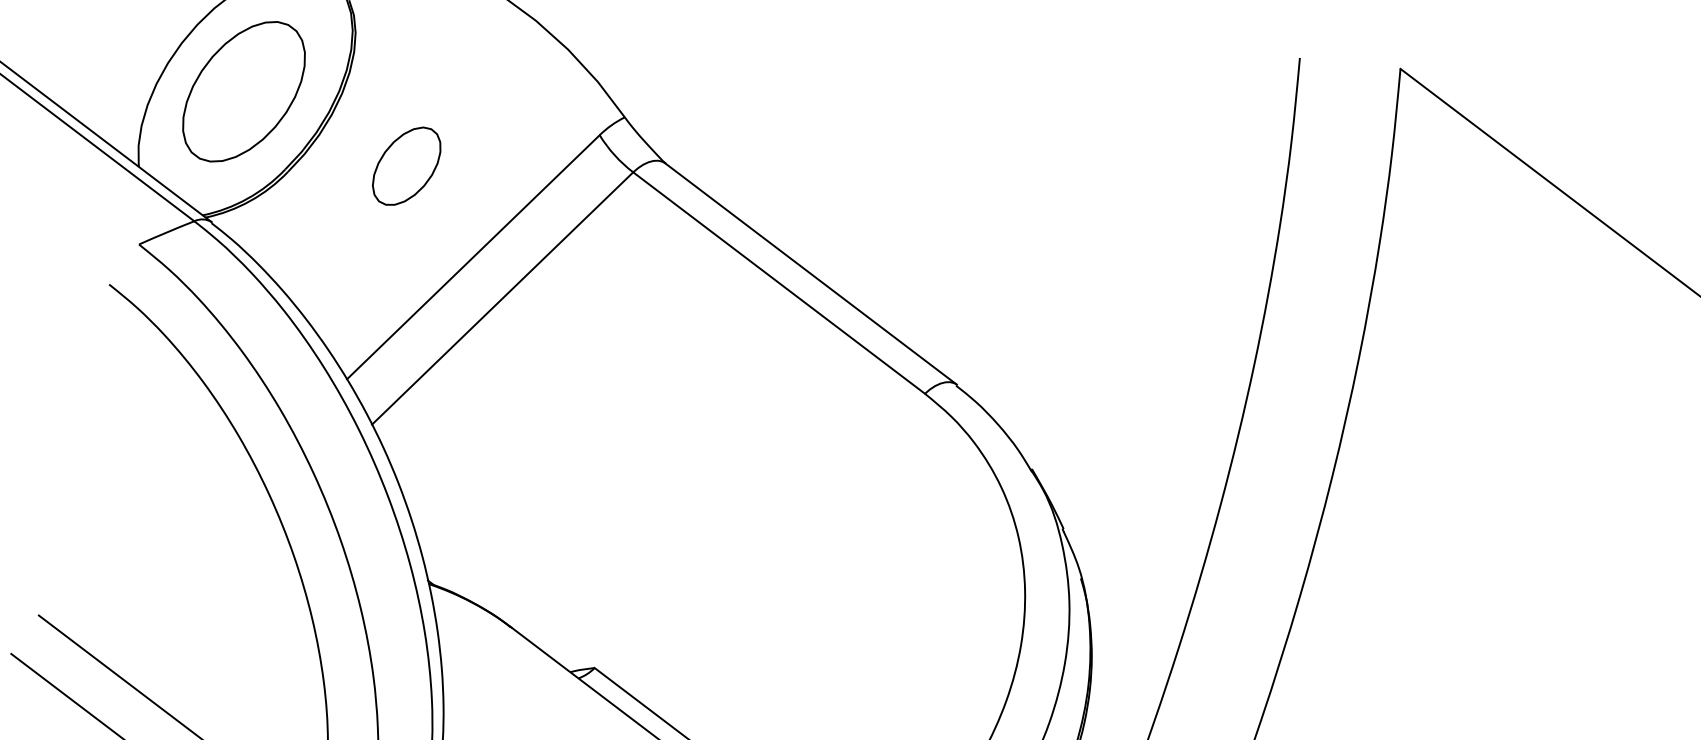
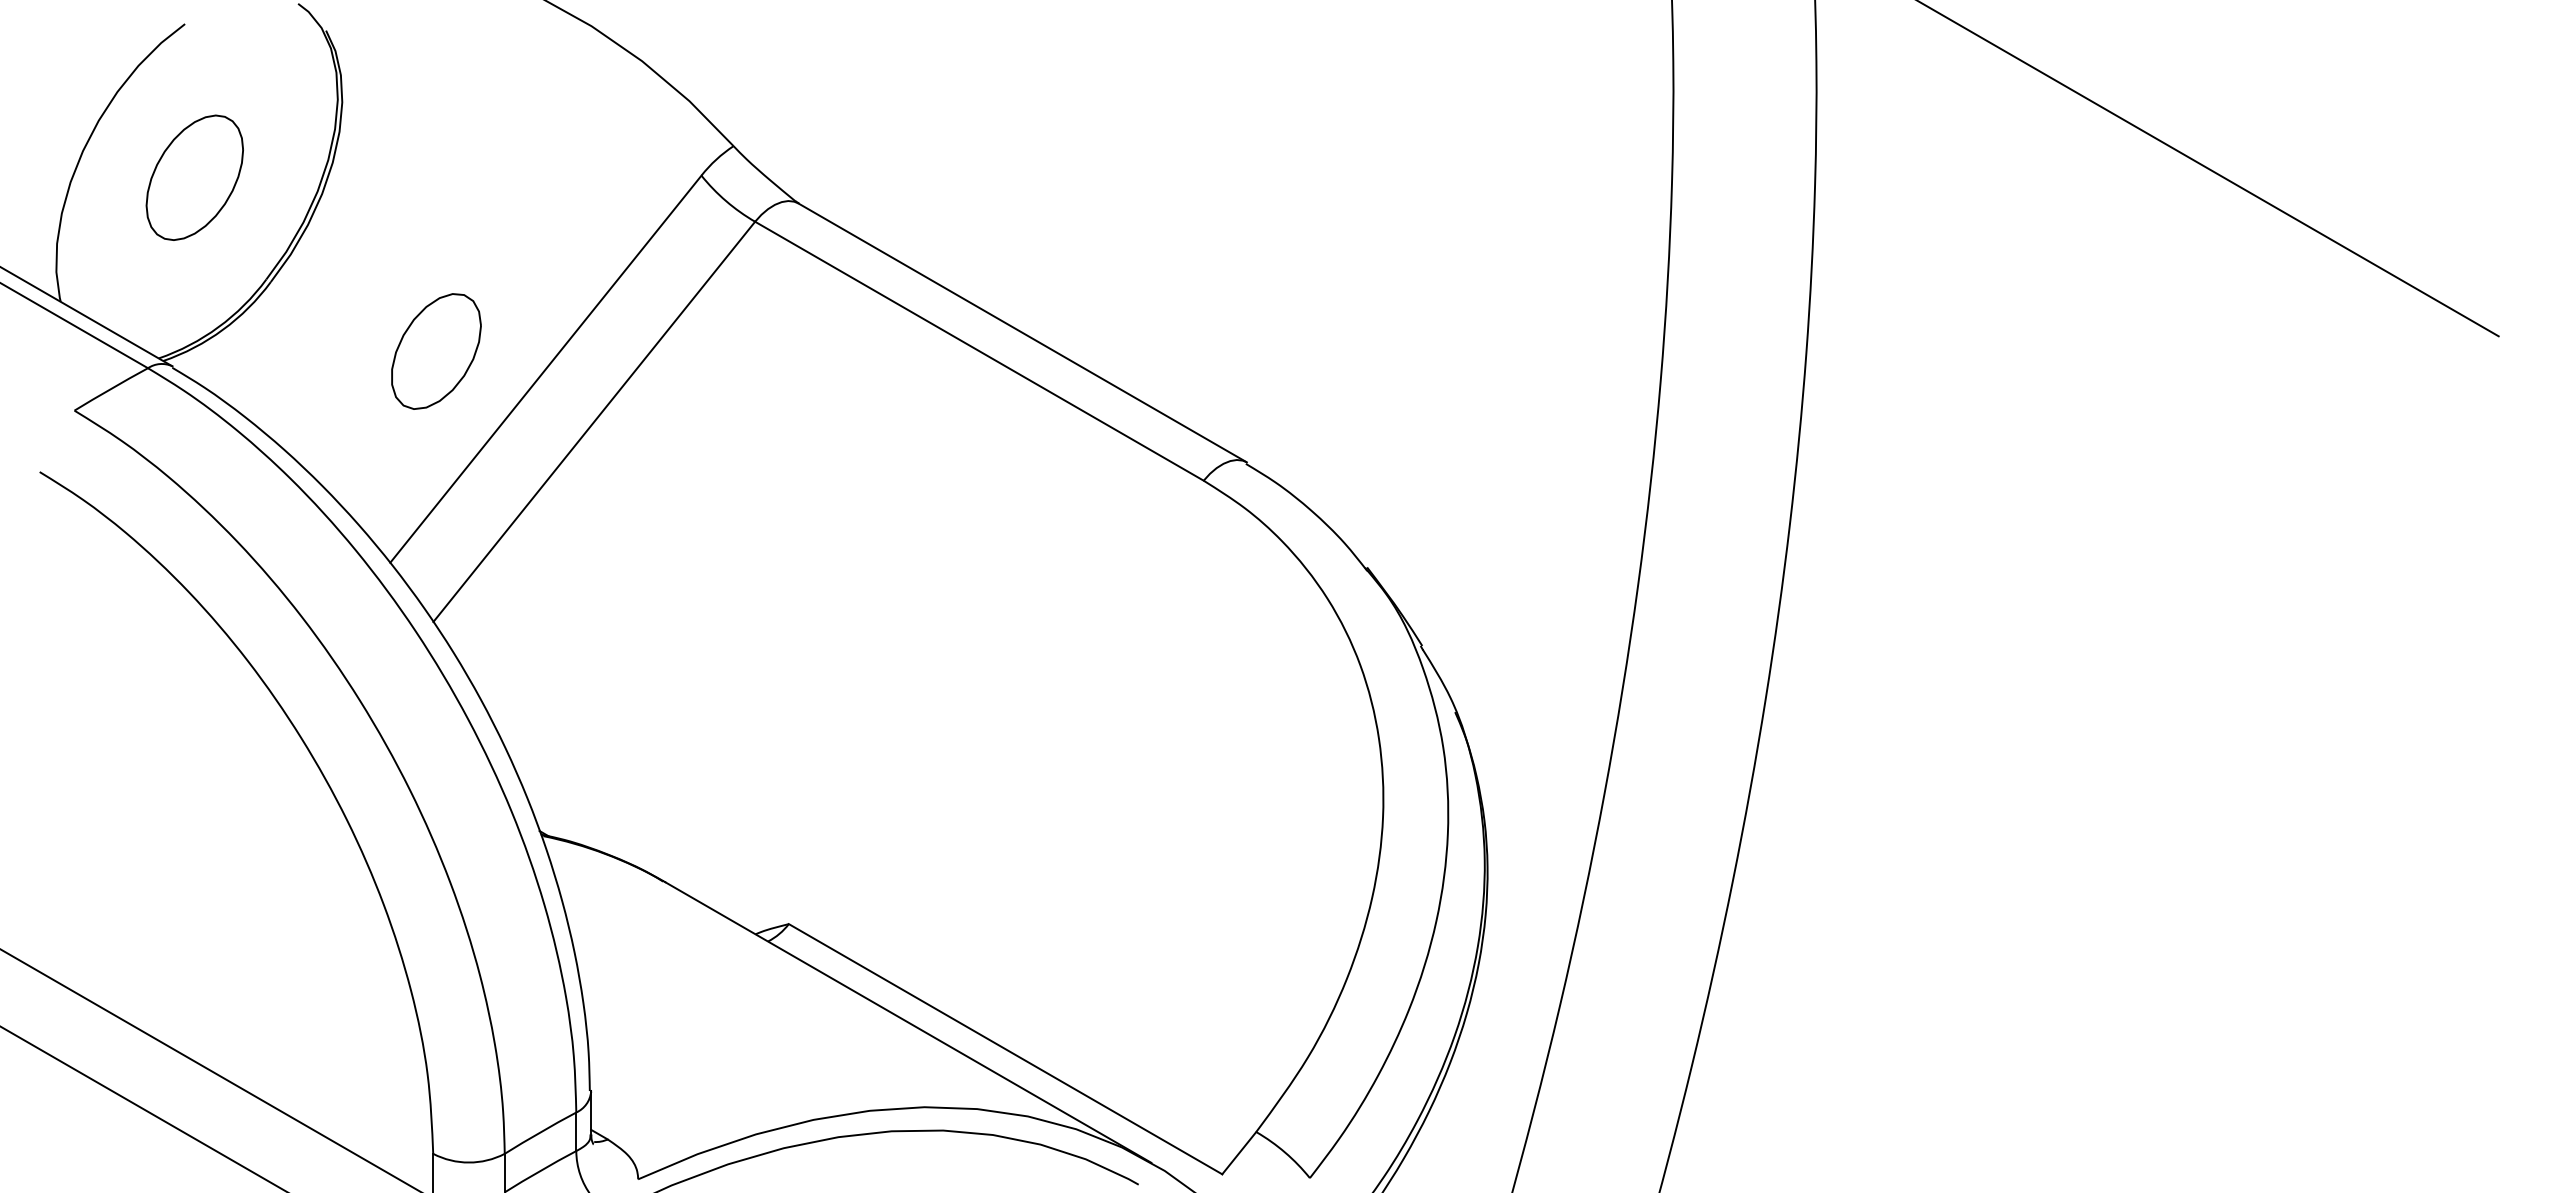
part: (243, 91) -> (194, 177), size x0.6
part: (406, 166) -> (436, 351), moved

